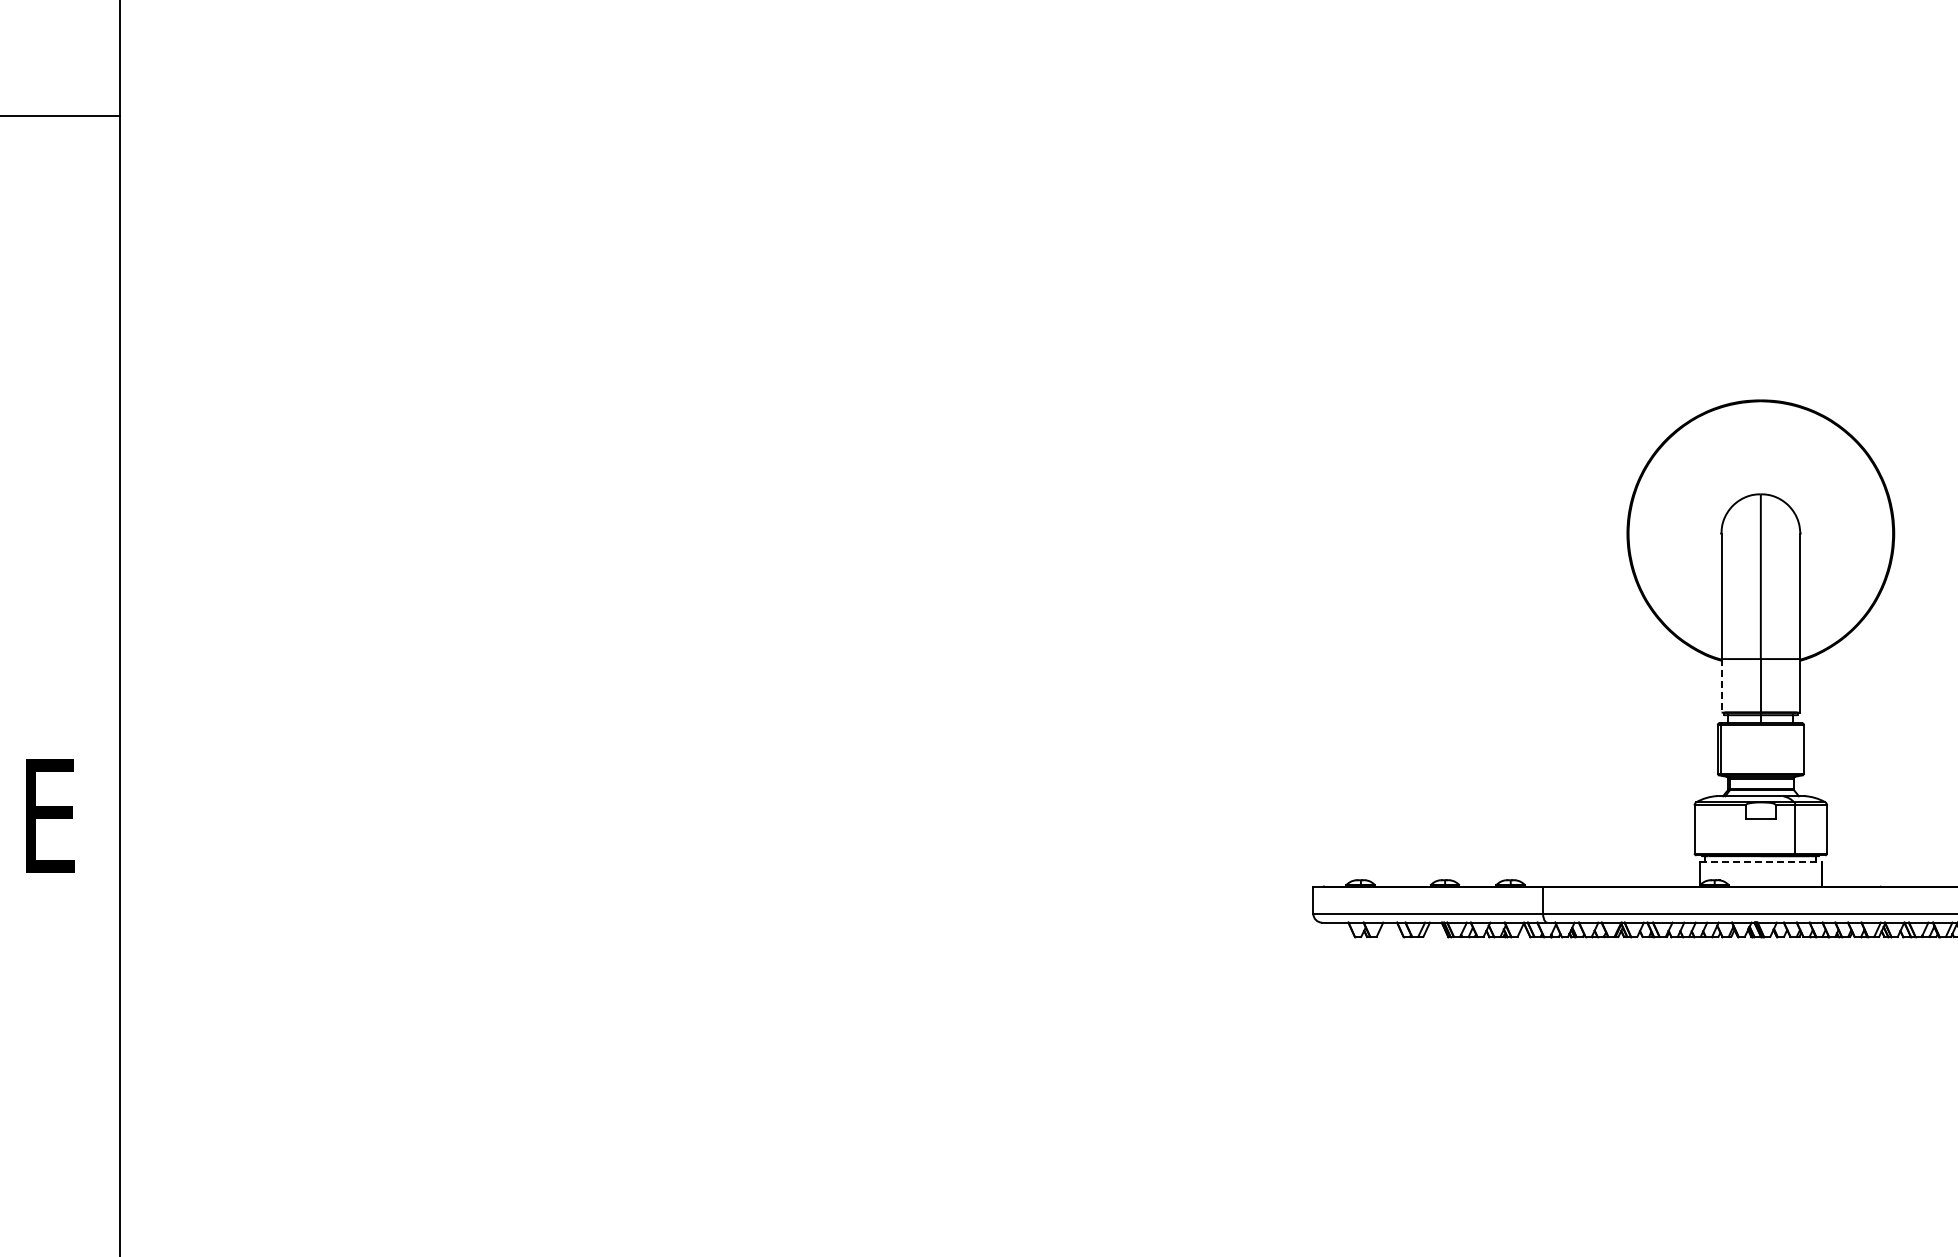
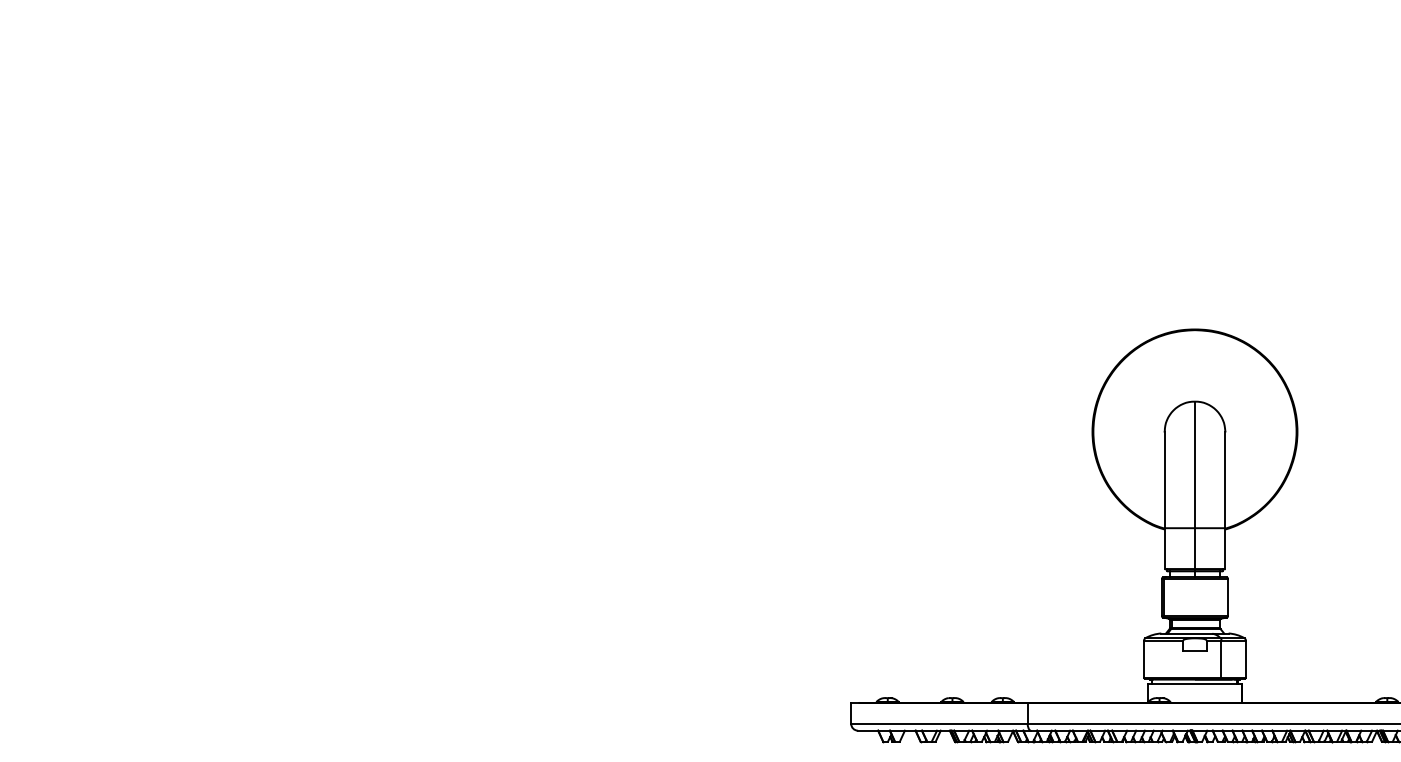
line: (1721, 685) -> (1164, 548), dashed -> solid
line: (1760, 862) -> (1194, 684), dashed -> solid

